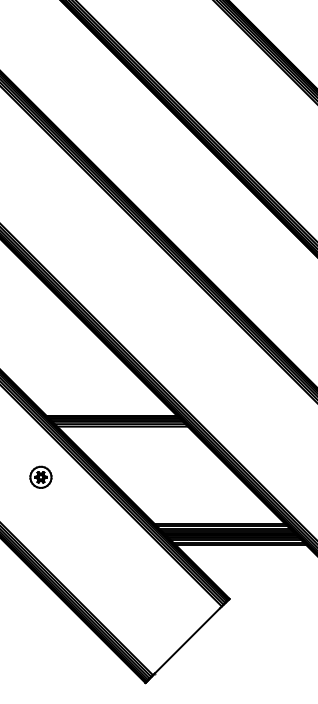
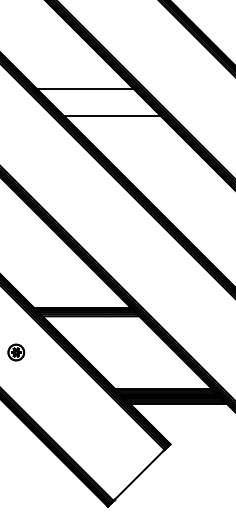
line: (115, 120) -> (85, 89), added
line: (150, 156) -> (111, 115), added
part: (40, 476) -> (15, 351), moved

